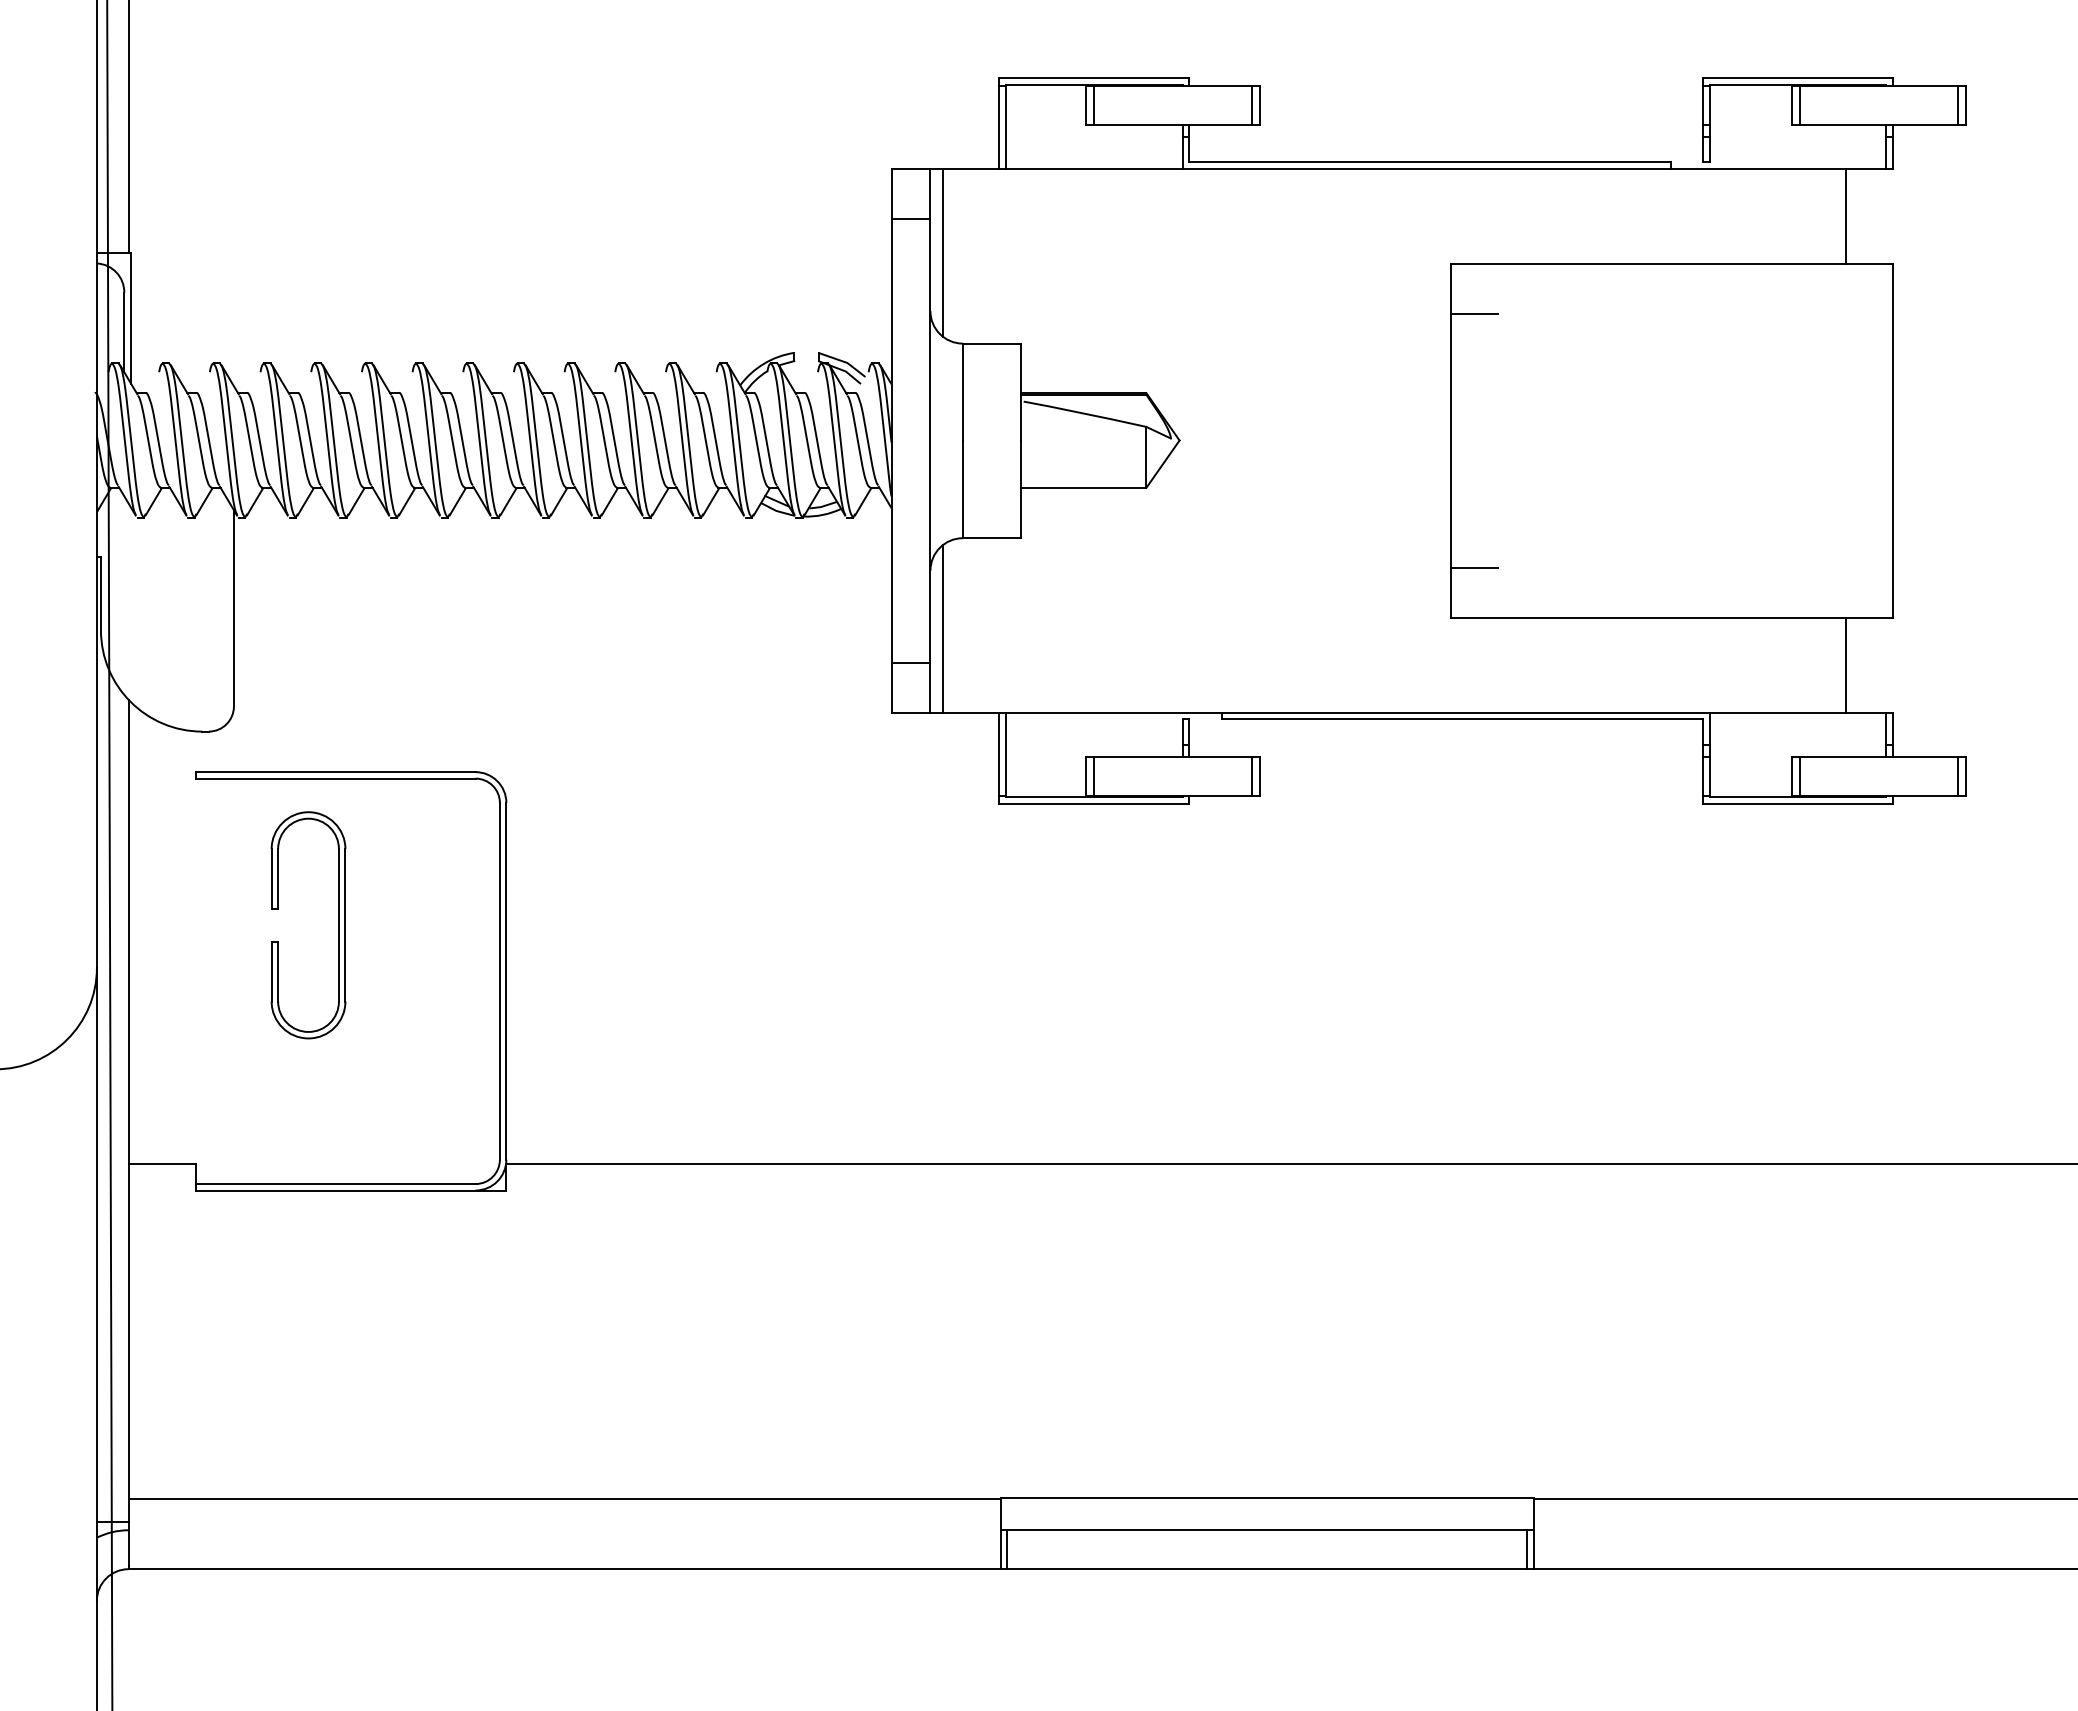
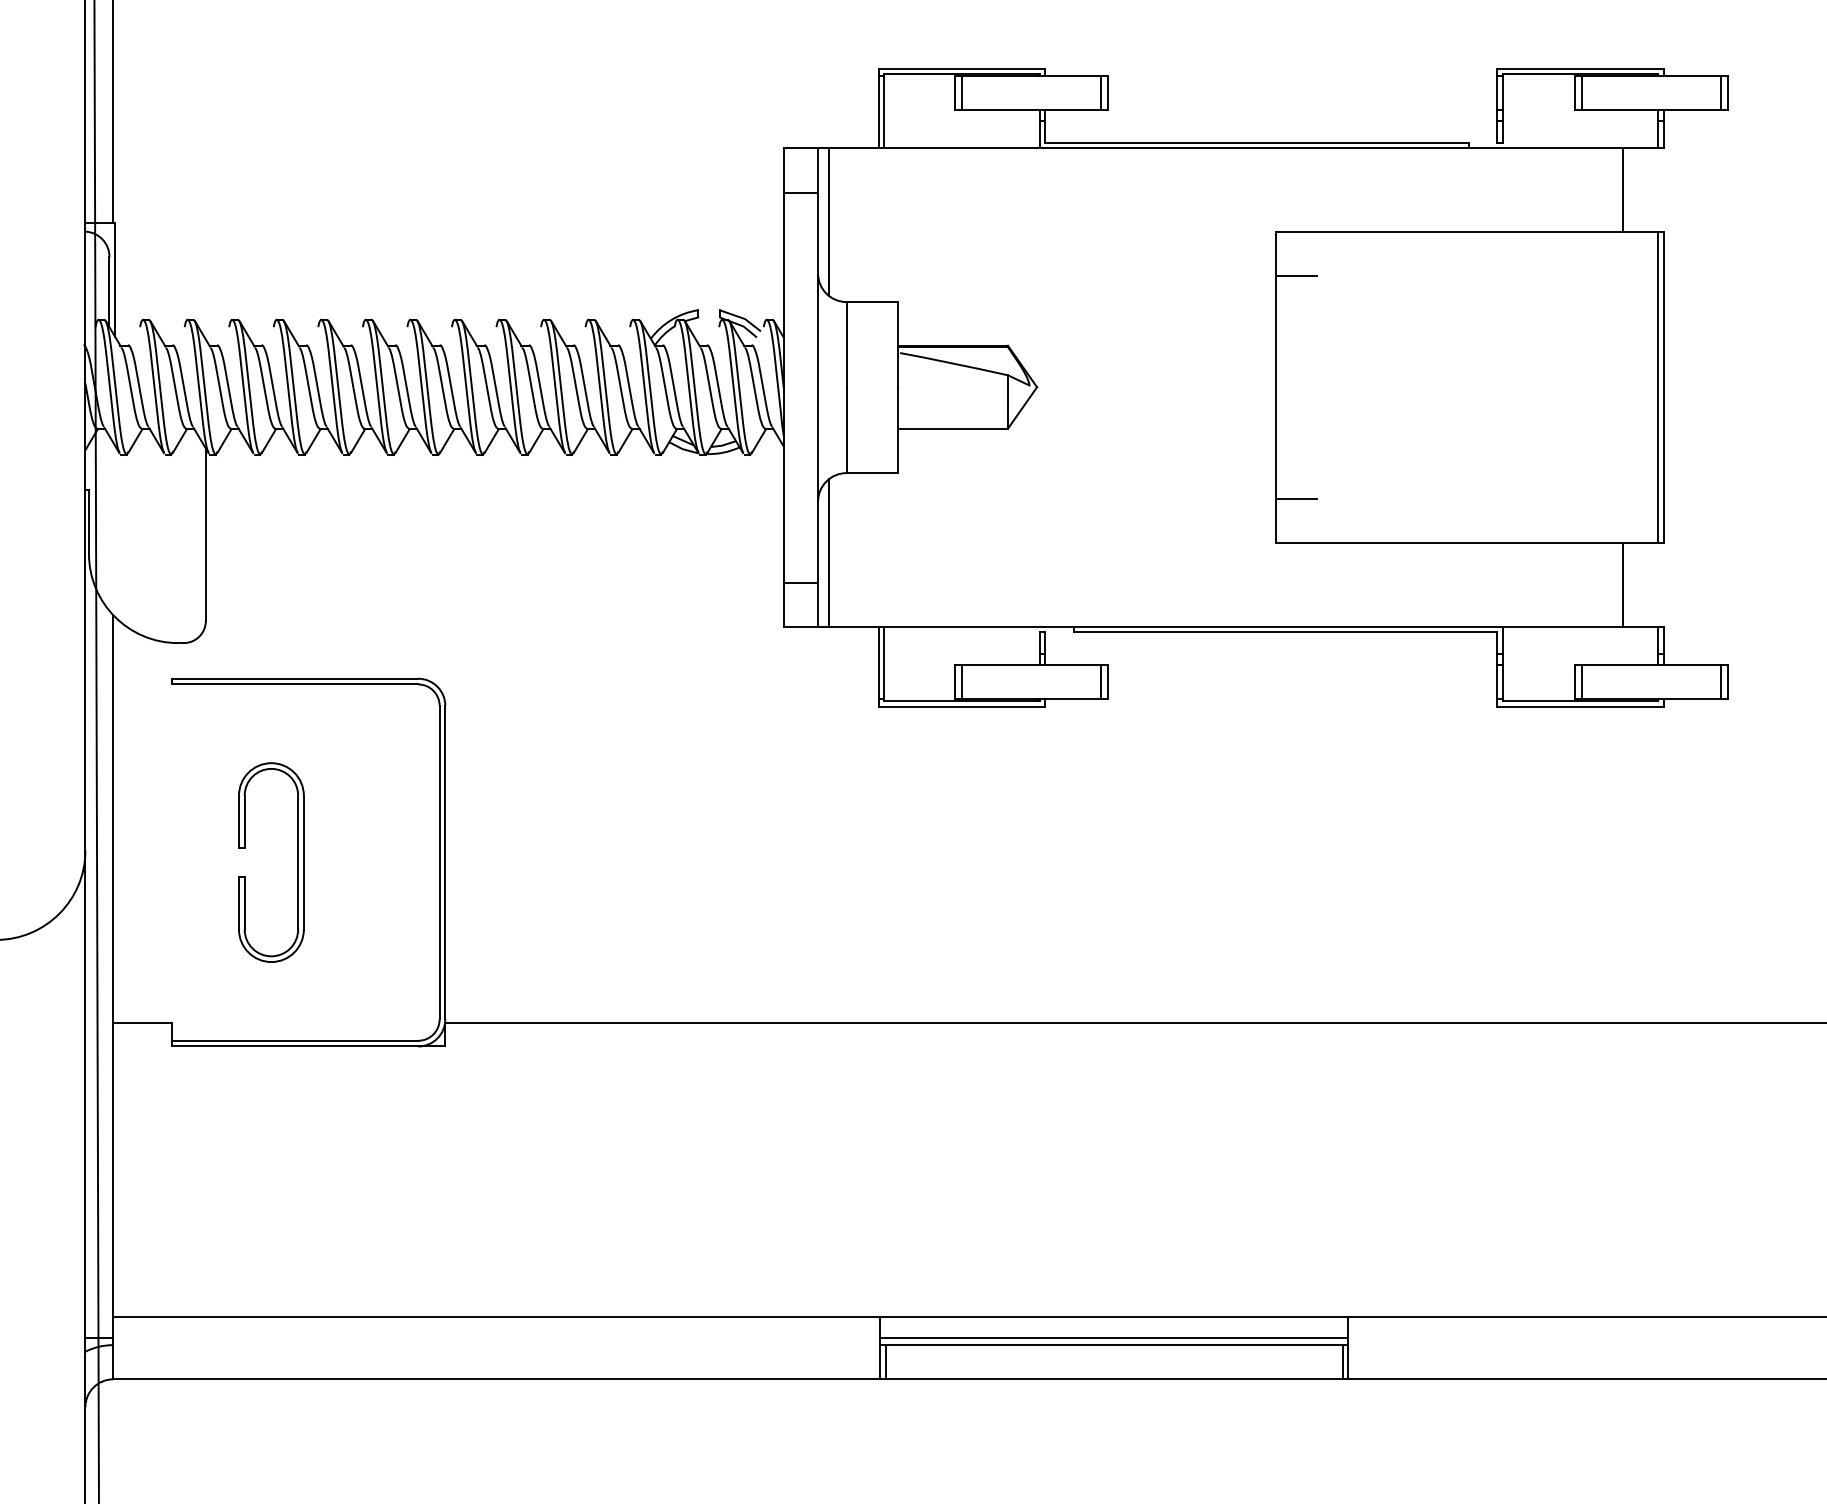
line: (1886, 440) -> (1658, 387), added
part: (338, 925) -> (297, 862), moved
line: (1267, 1522) -> (1114, 1338), added

